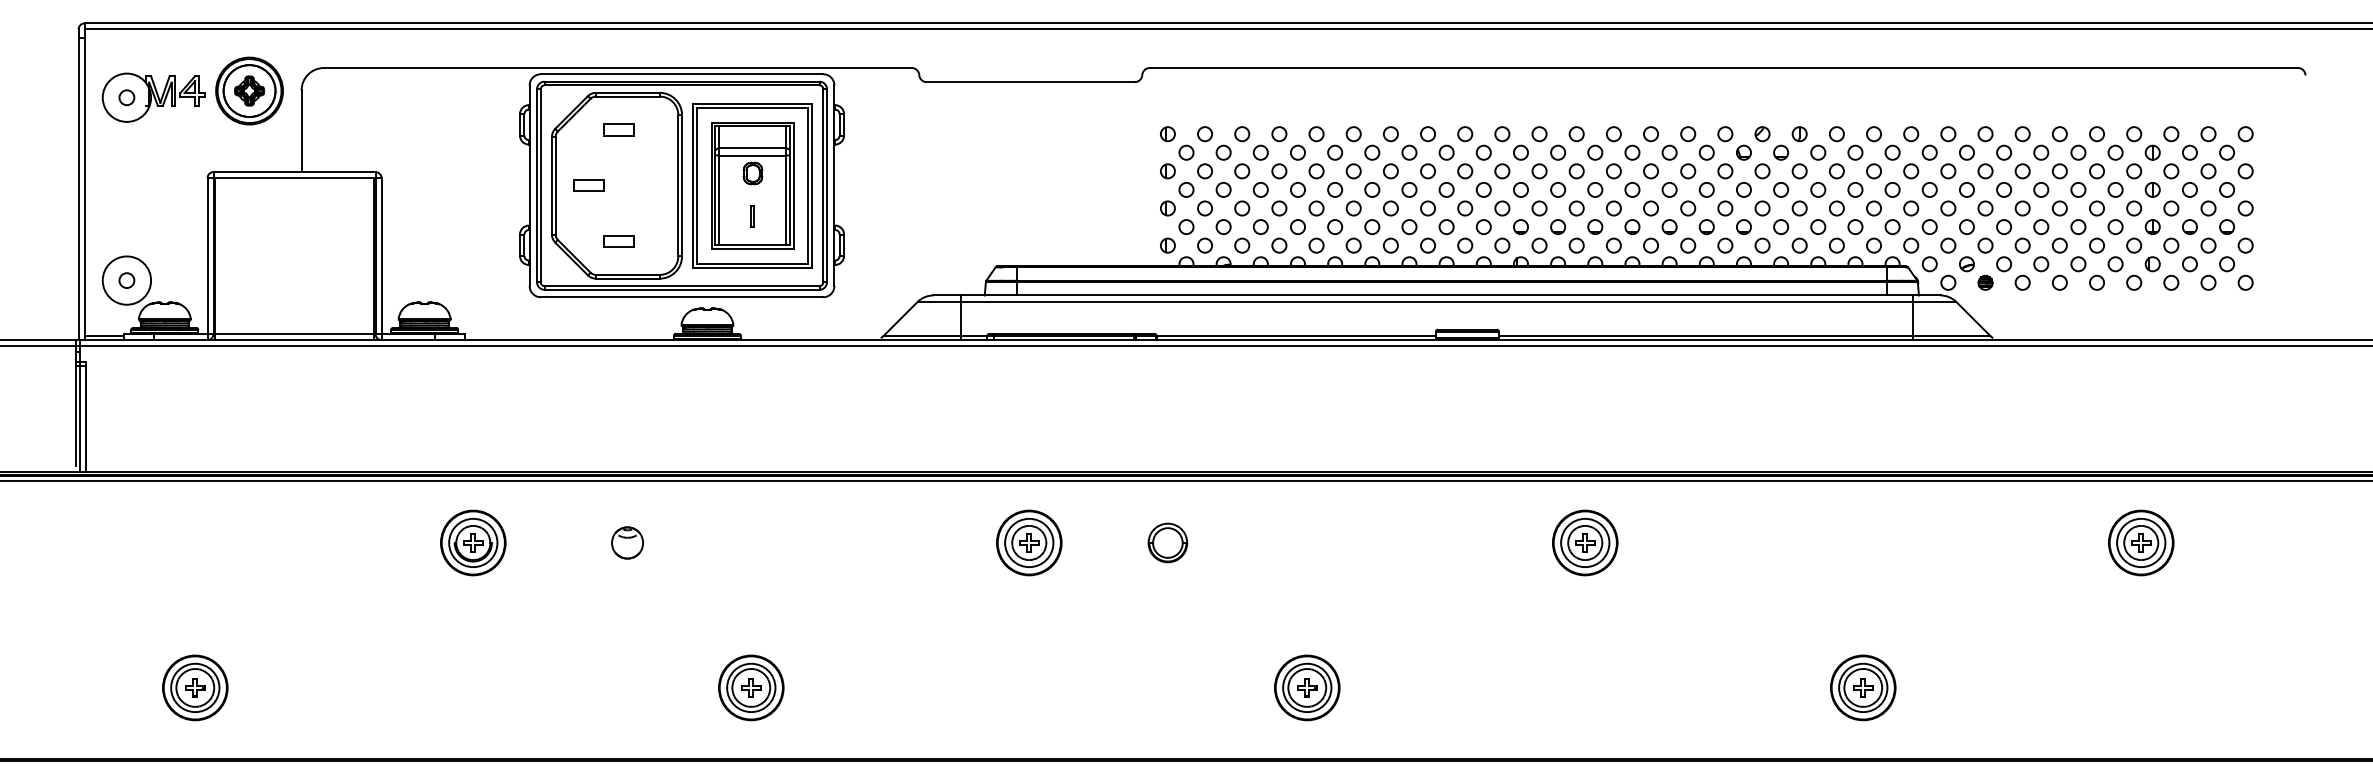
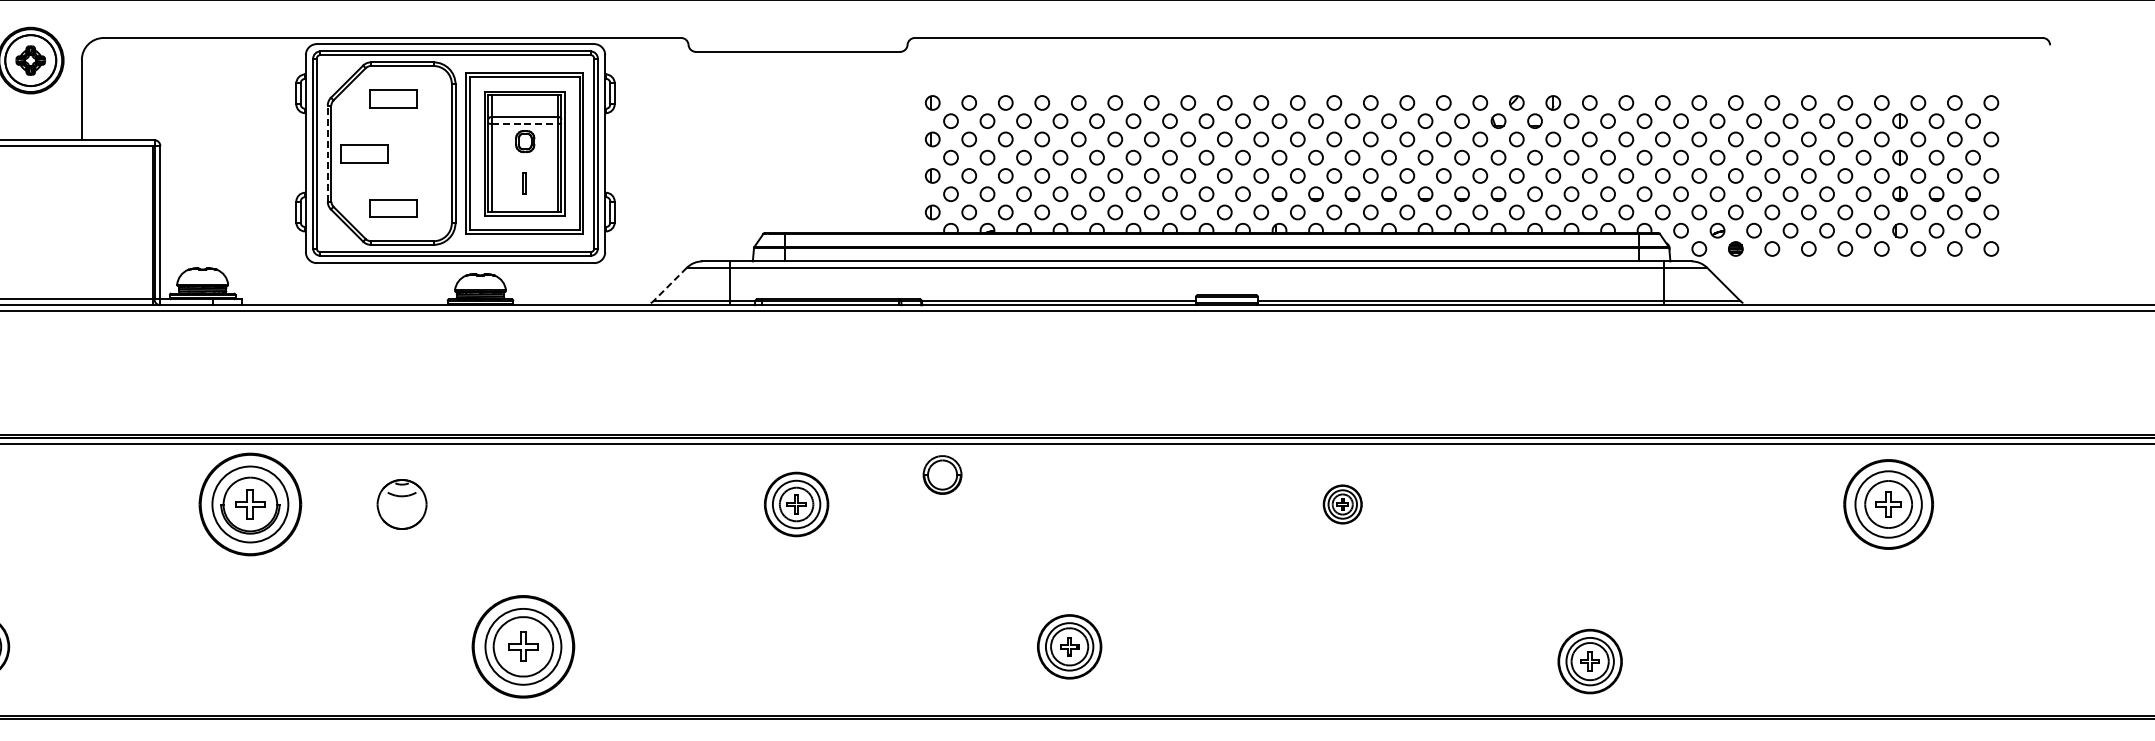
part: (618, 129) -> (393, 98), size x1.6
line: (753, 155) -> (525, 123), solid -> dashed
line: (551, 185) -> (327, 153), solid -> dashed
part: (588, 185) -> (363, 153), size x1.6
part: (618, 241) -> (393, 208), size x1.6
line: (900, 318) -> (670, 284), solid -> dashed
part: (473, 542) -> (250, 504), size x1.6
part: (627, 542) -> (401, 504), size x1.6
part: (1167, 542) -> (942, 474), moved
part: (1585, 542) -> (1342, 504), size x0.6
part: (2141, 542) -> (1889, 504), size x1.4
part: (751, 687) -> (523, 646), size x1.6
part: (1863, 687) -> (1590, 661), moved

